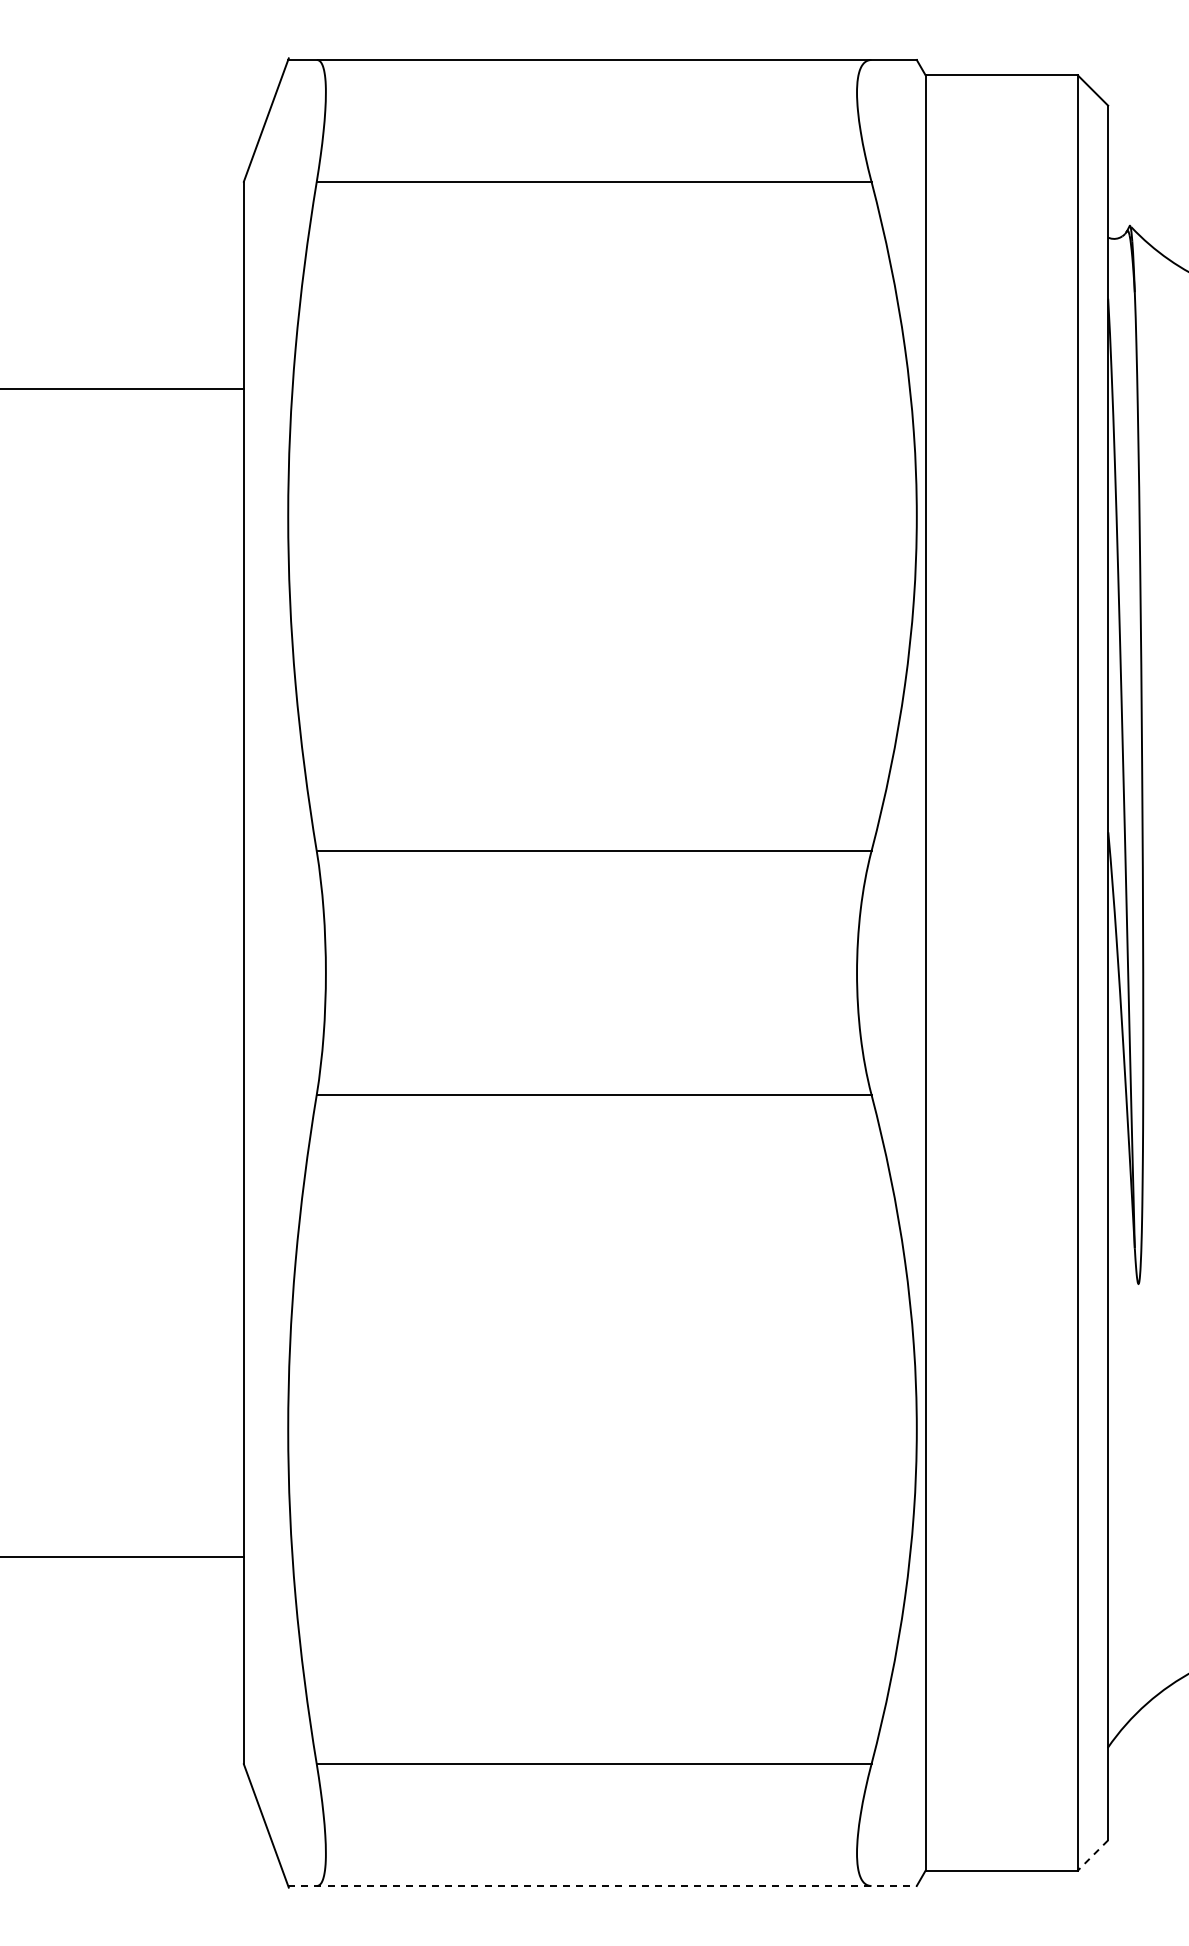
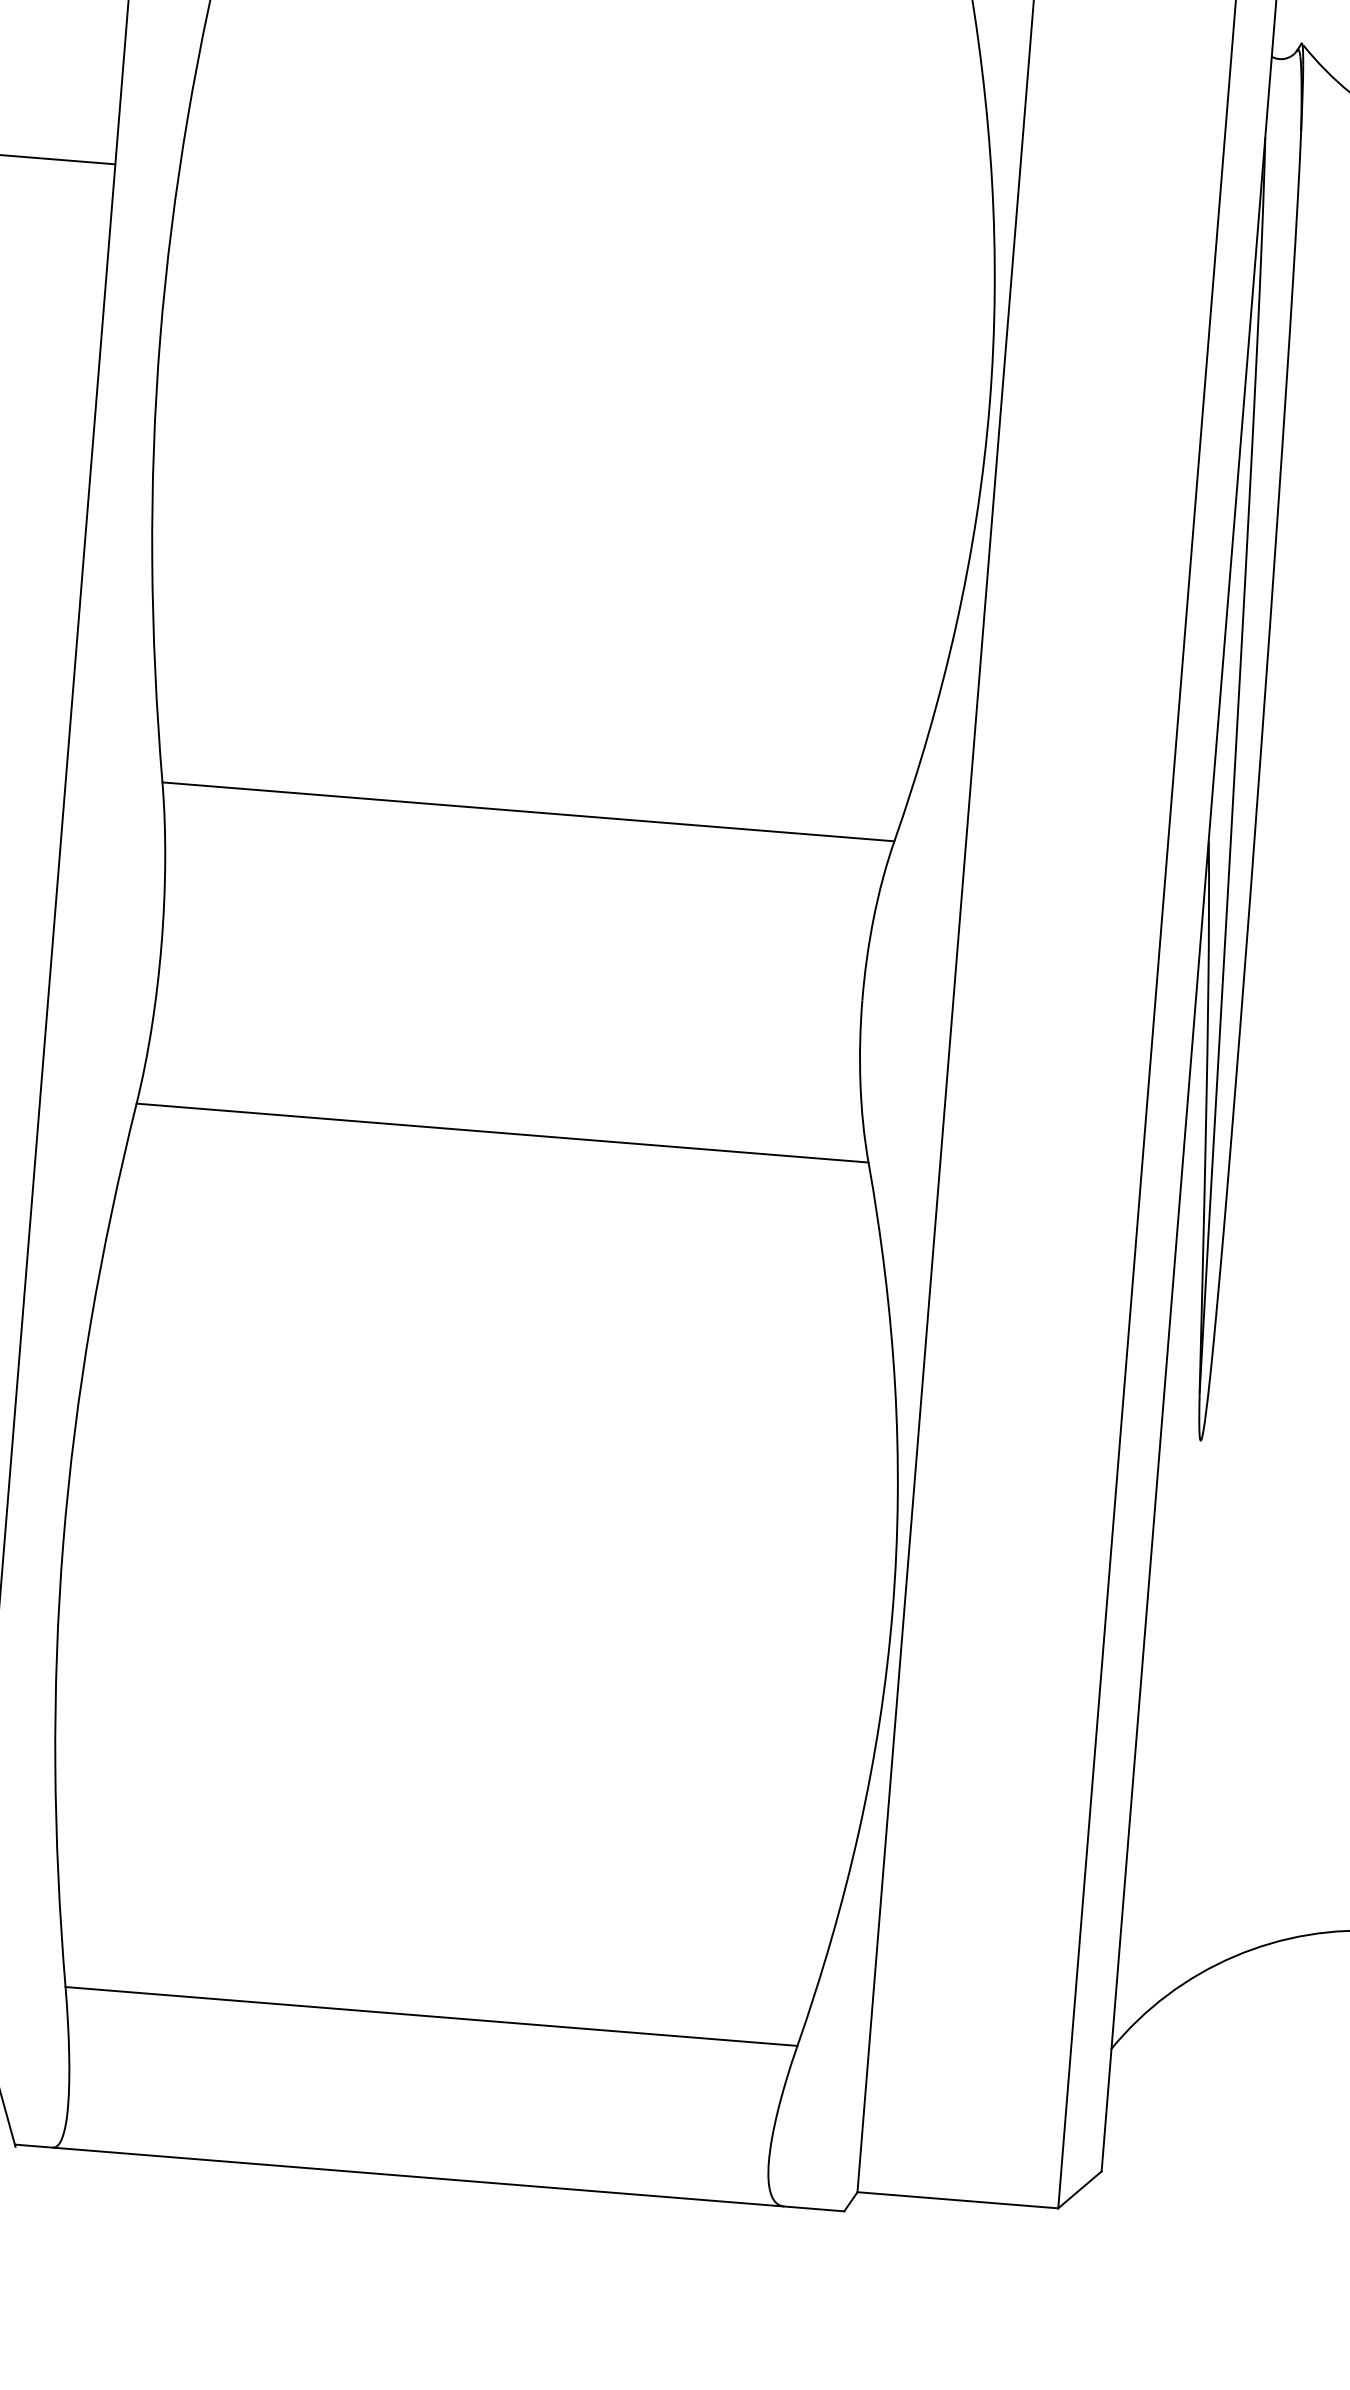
line: (1092, 1855) -> (1079, 2189), dashed -> solid
line: (603, 1885) -> (430, 2177), dashed -> solid

